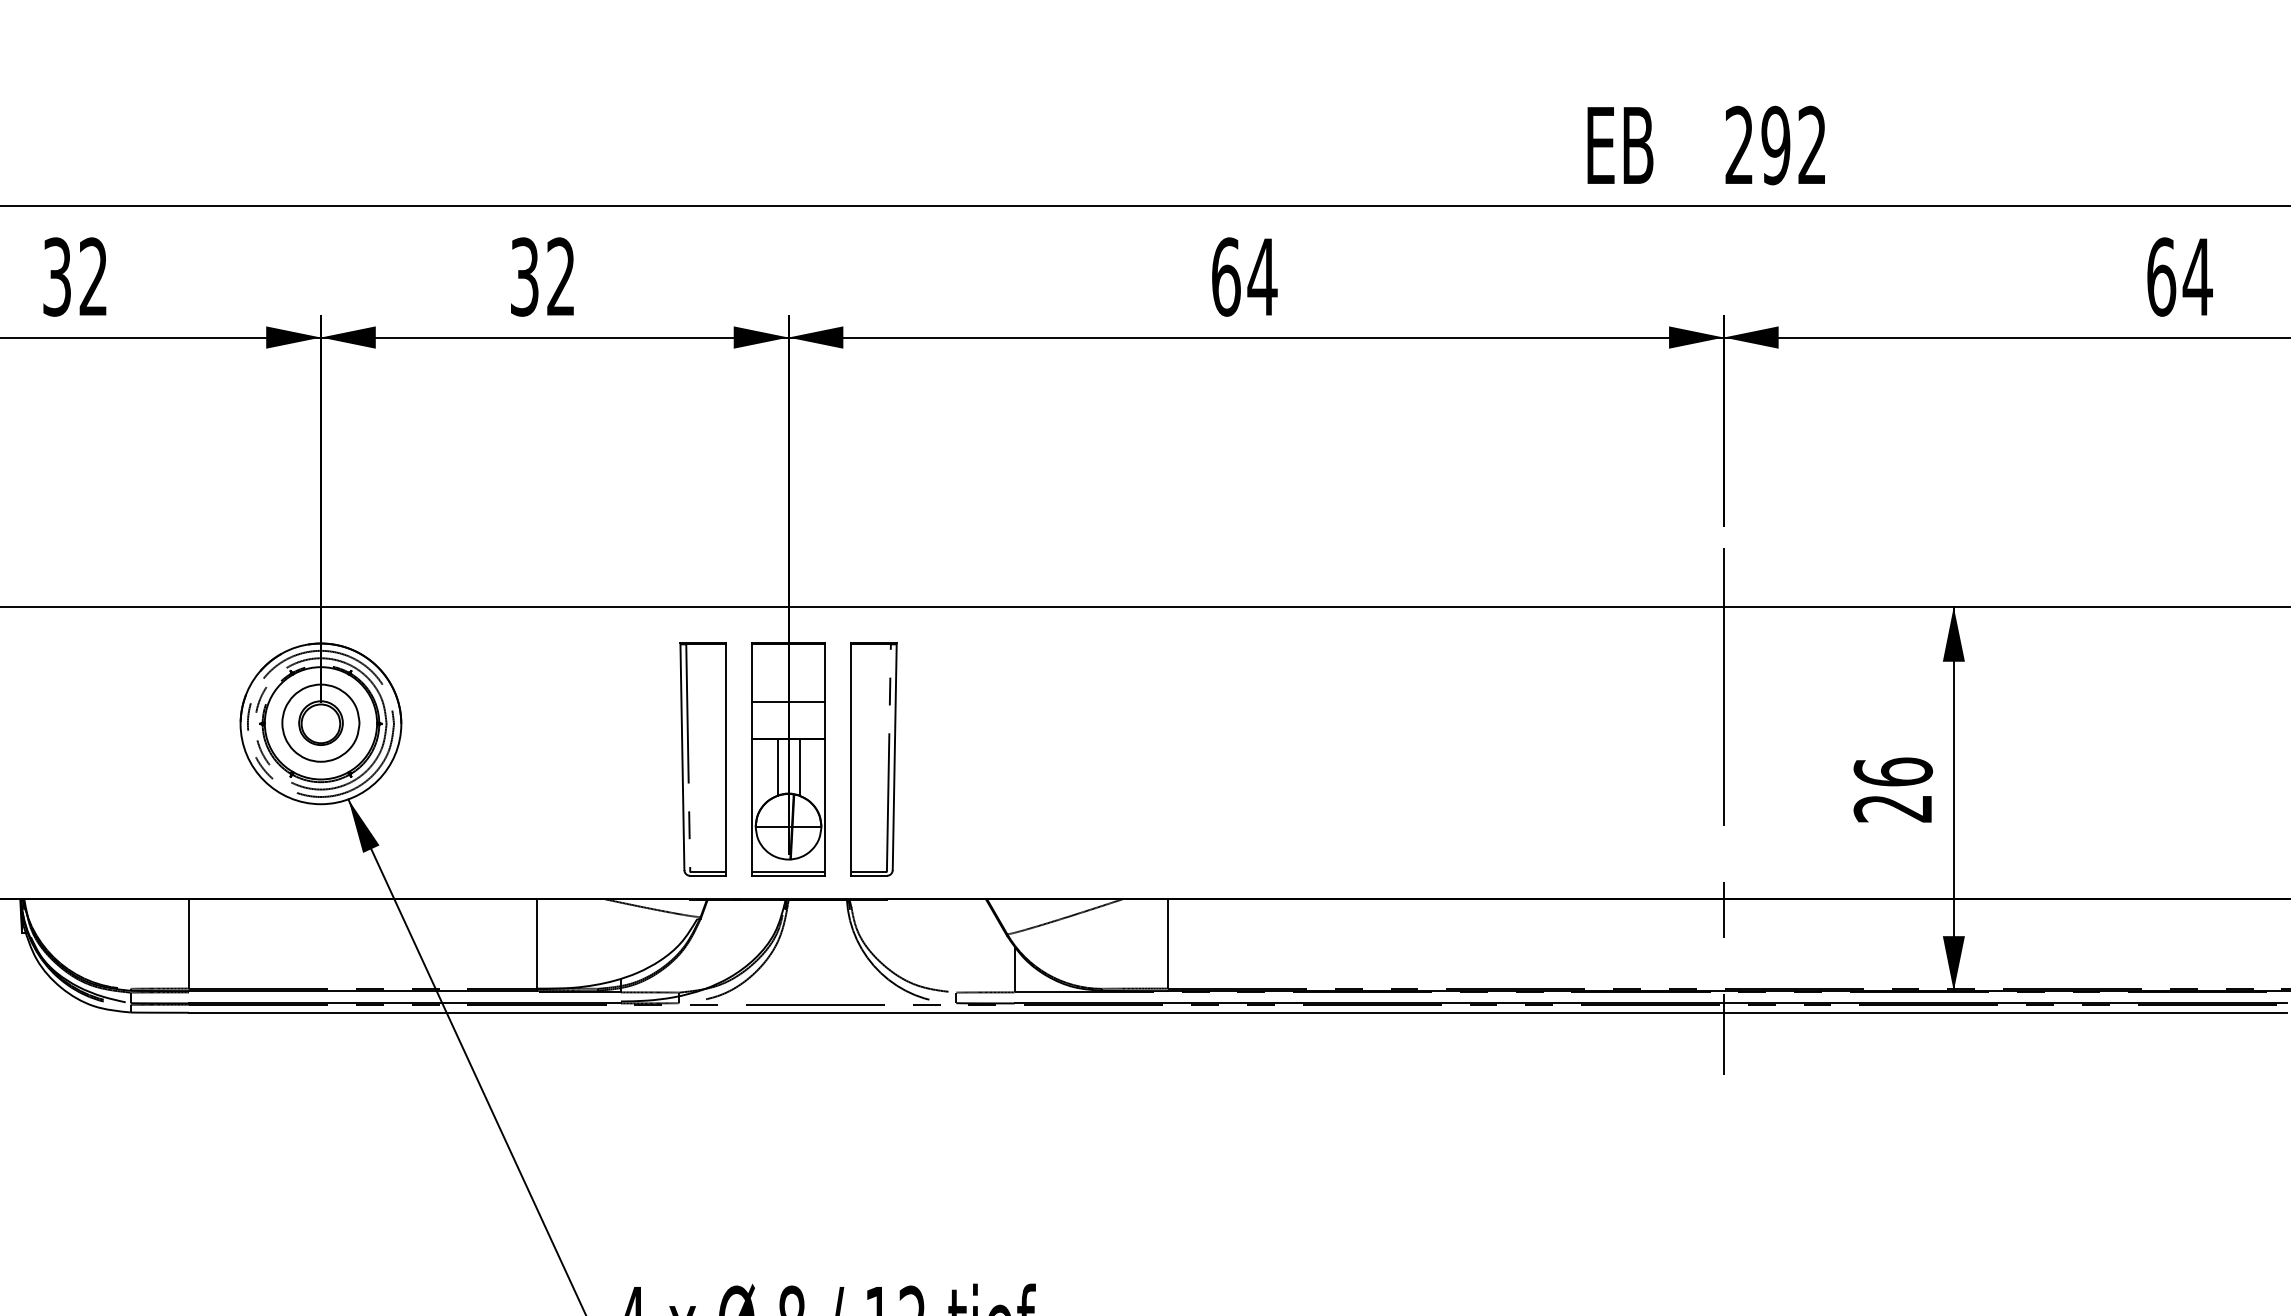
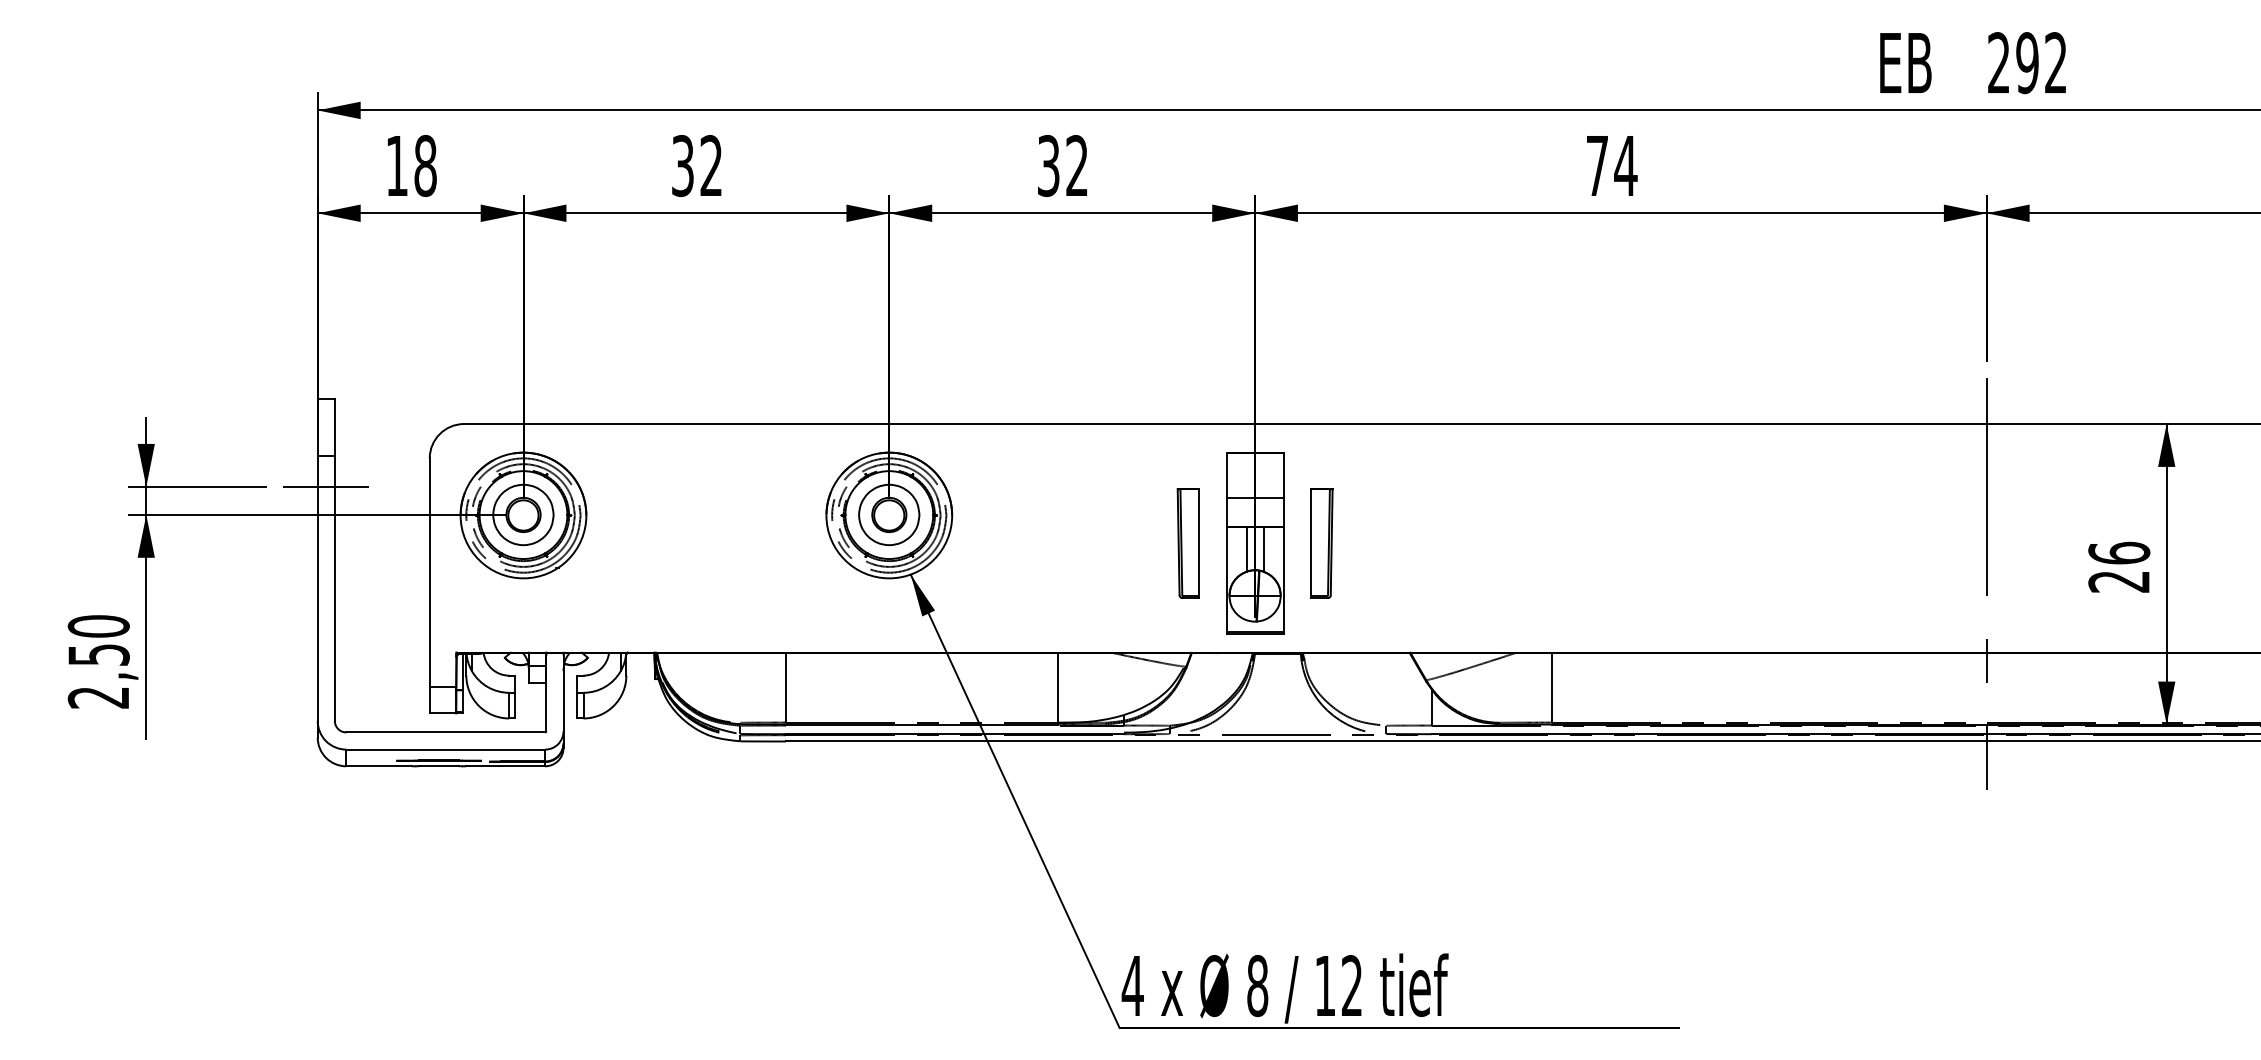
text: (1226, 277) -> (1597, 166), 64 -> 74
part: (703, 759) -> (1188, 543), size x0.6
part: (873, 759) -> (1321, 543), size x0.6

